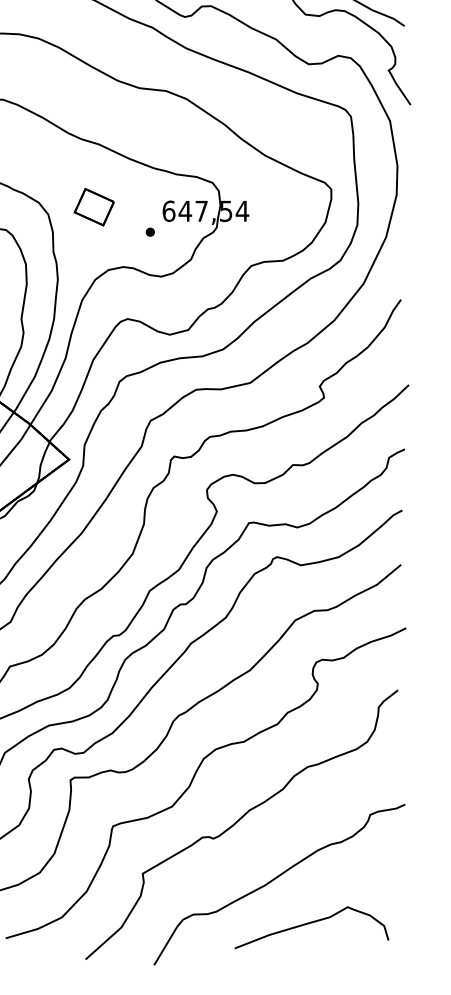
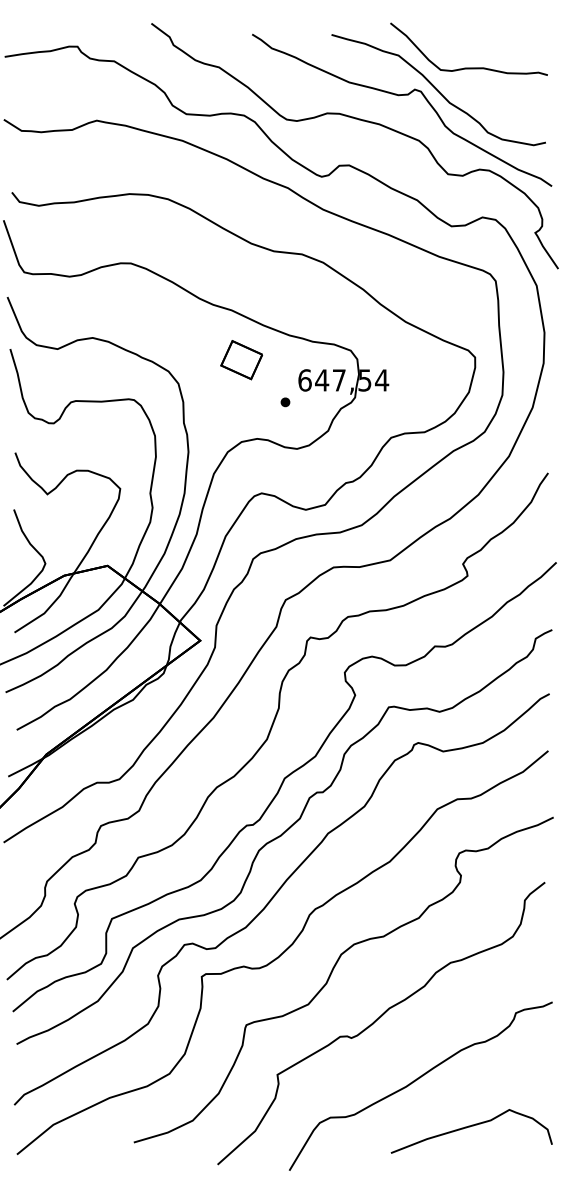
part: (94, 207) -> (241, 360), moved
curve: (310, 924) -> (470, 1127), moved

